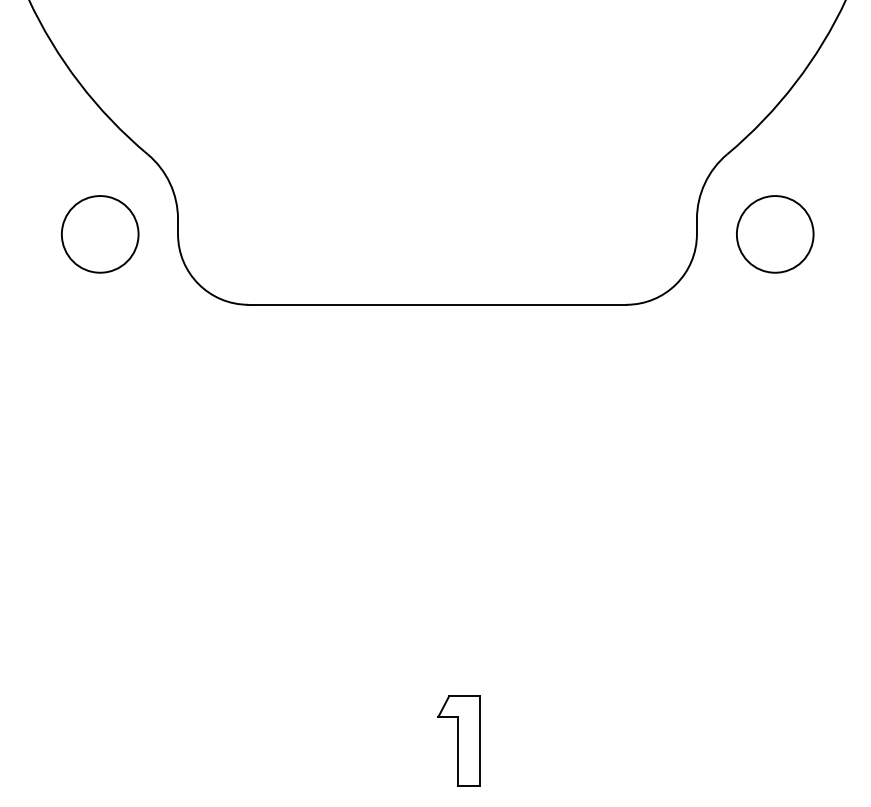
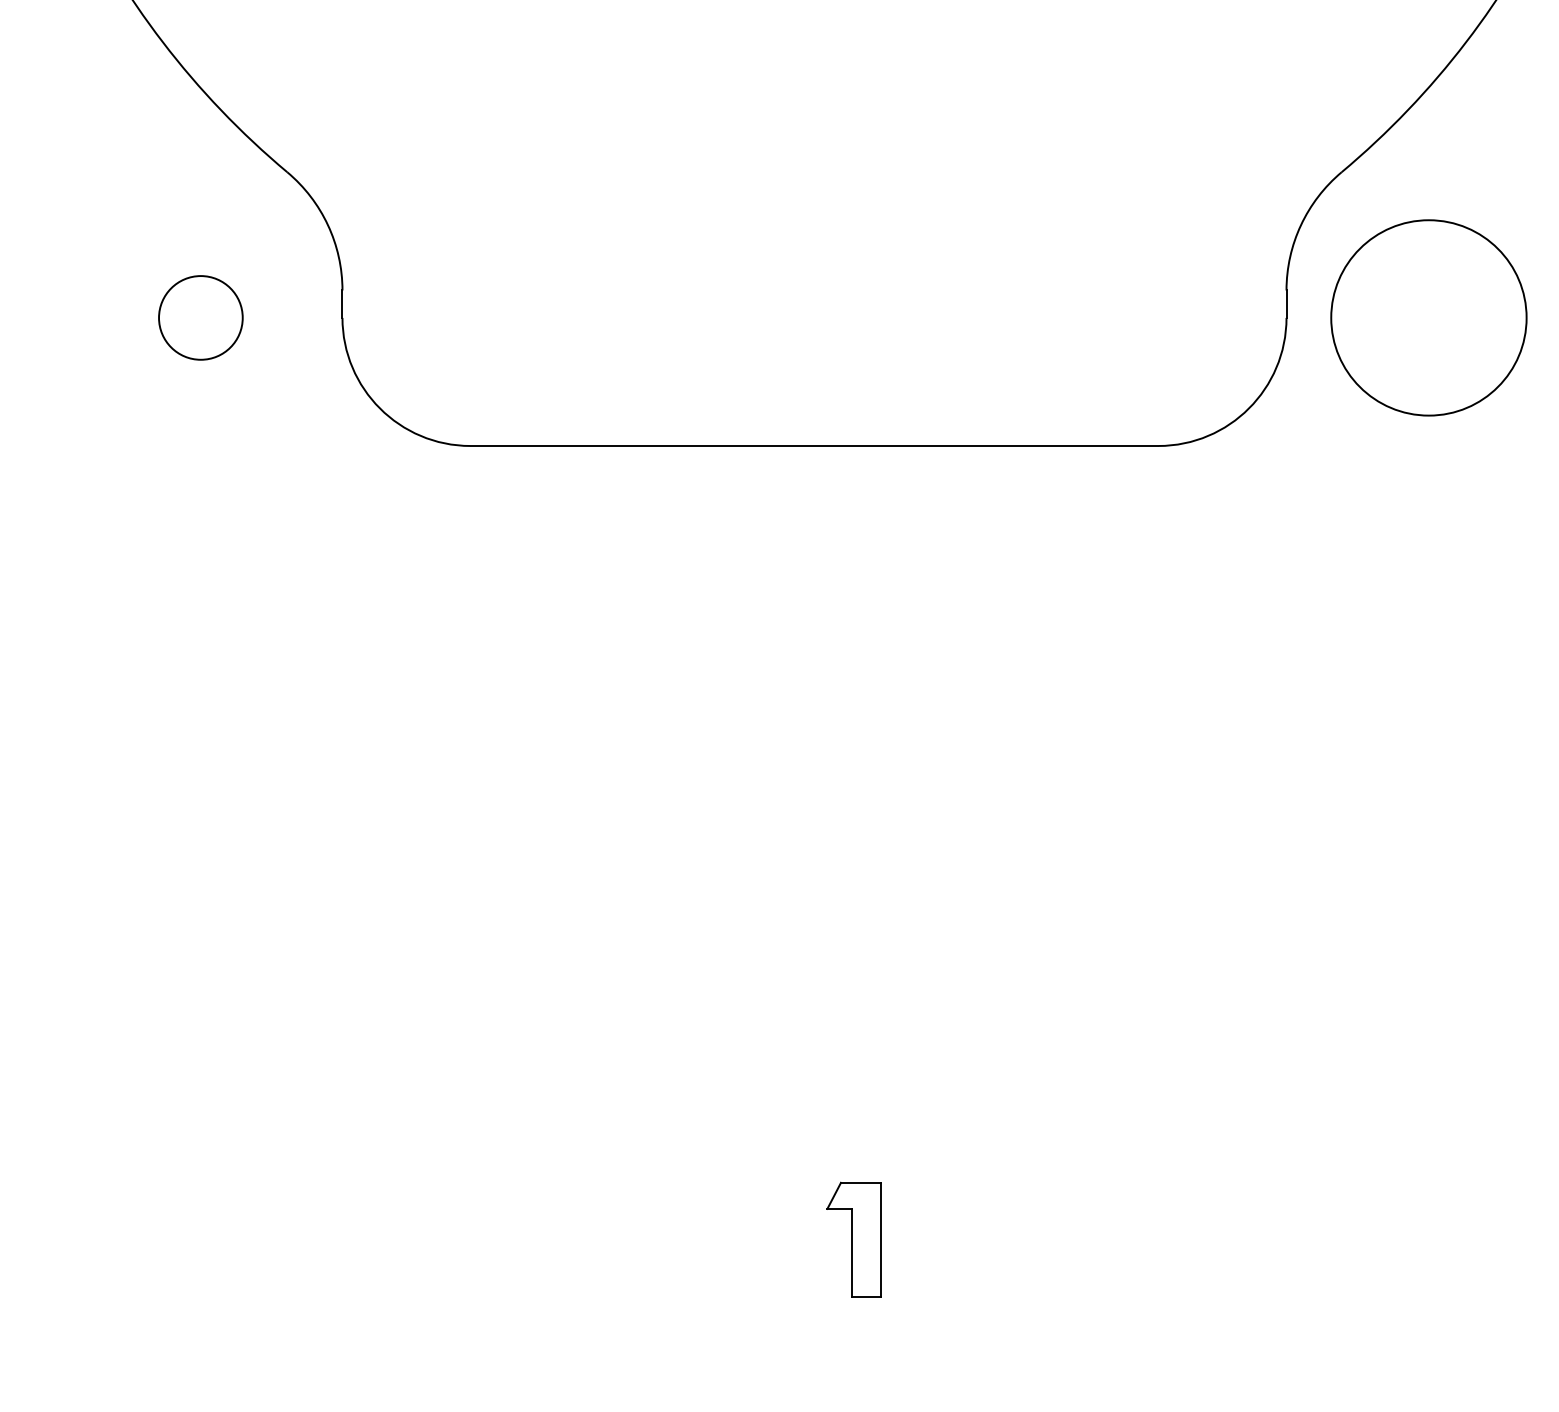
circle: (99, 234) -> (199, 318), size x0.6
circle: (774, 234) -> (1427, 318), size x1.4
part: (458, 740) -> (852, 1238), size x0.7

